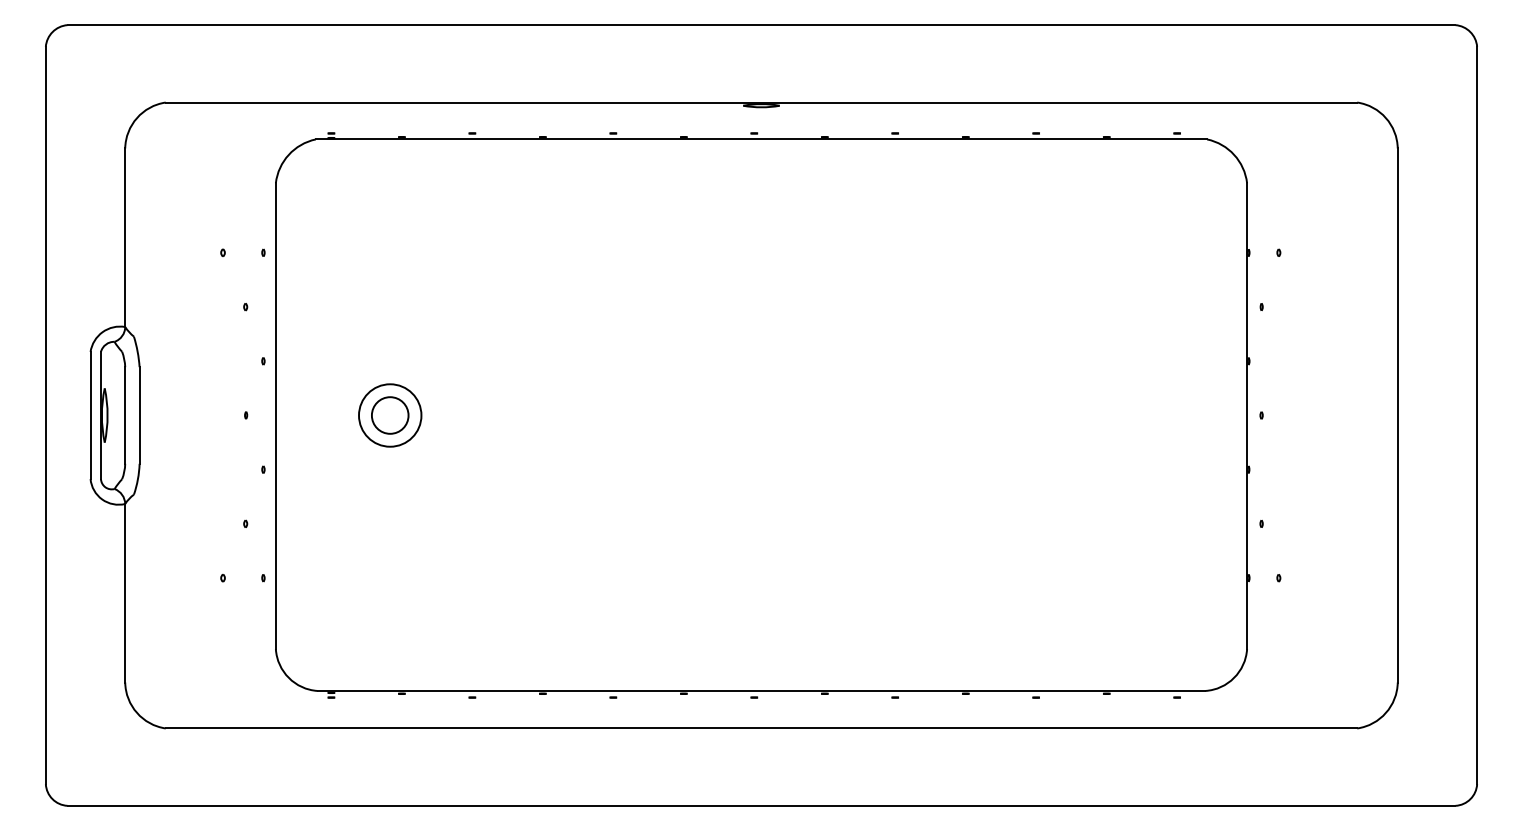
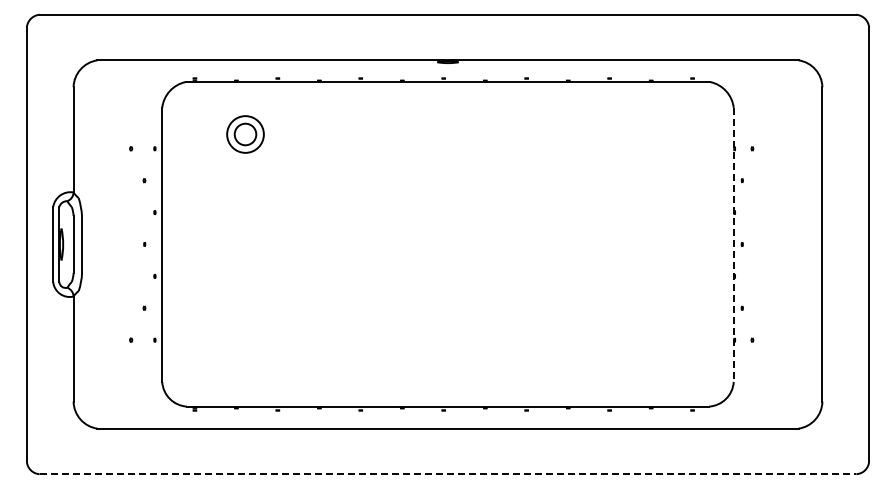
part: (390, 415) -> (245, 134), moved
line: (1246, 417) -> (733, 245), solid -> dashed
line: (762, 806) -> (448, 474), solid -> dashed

